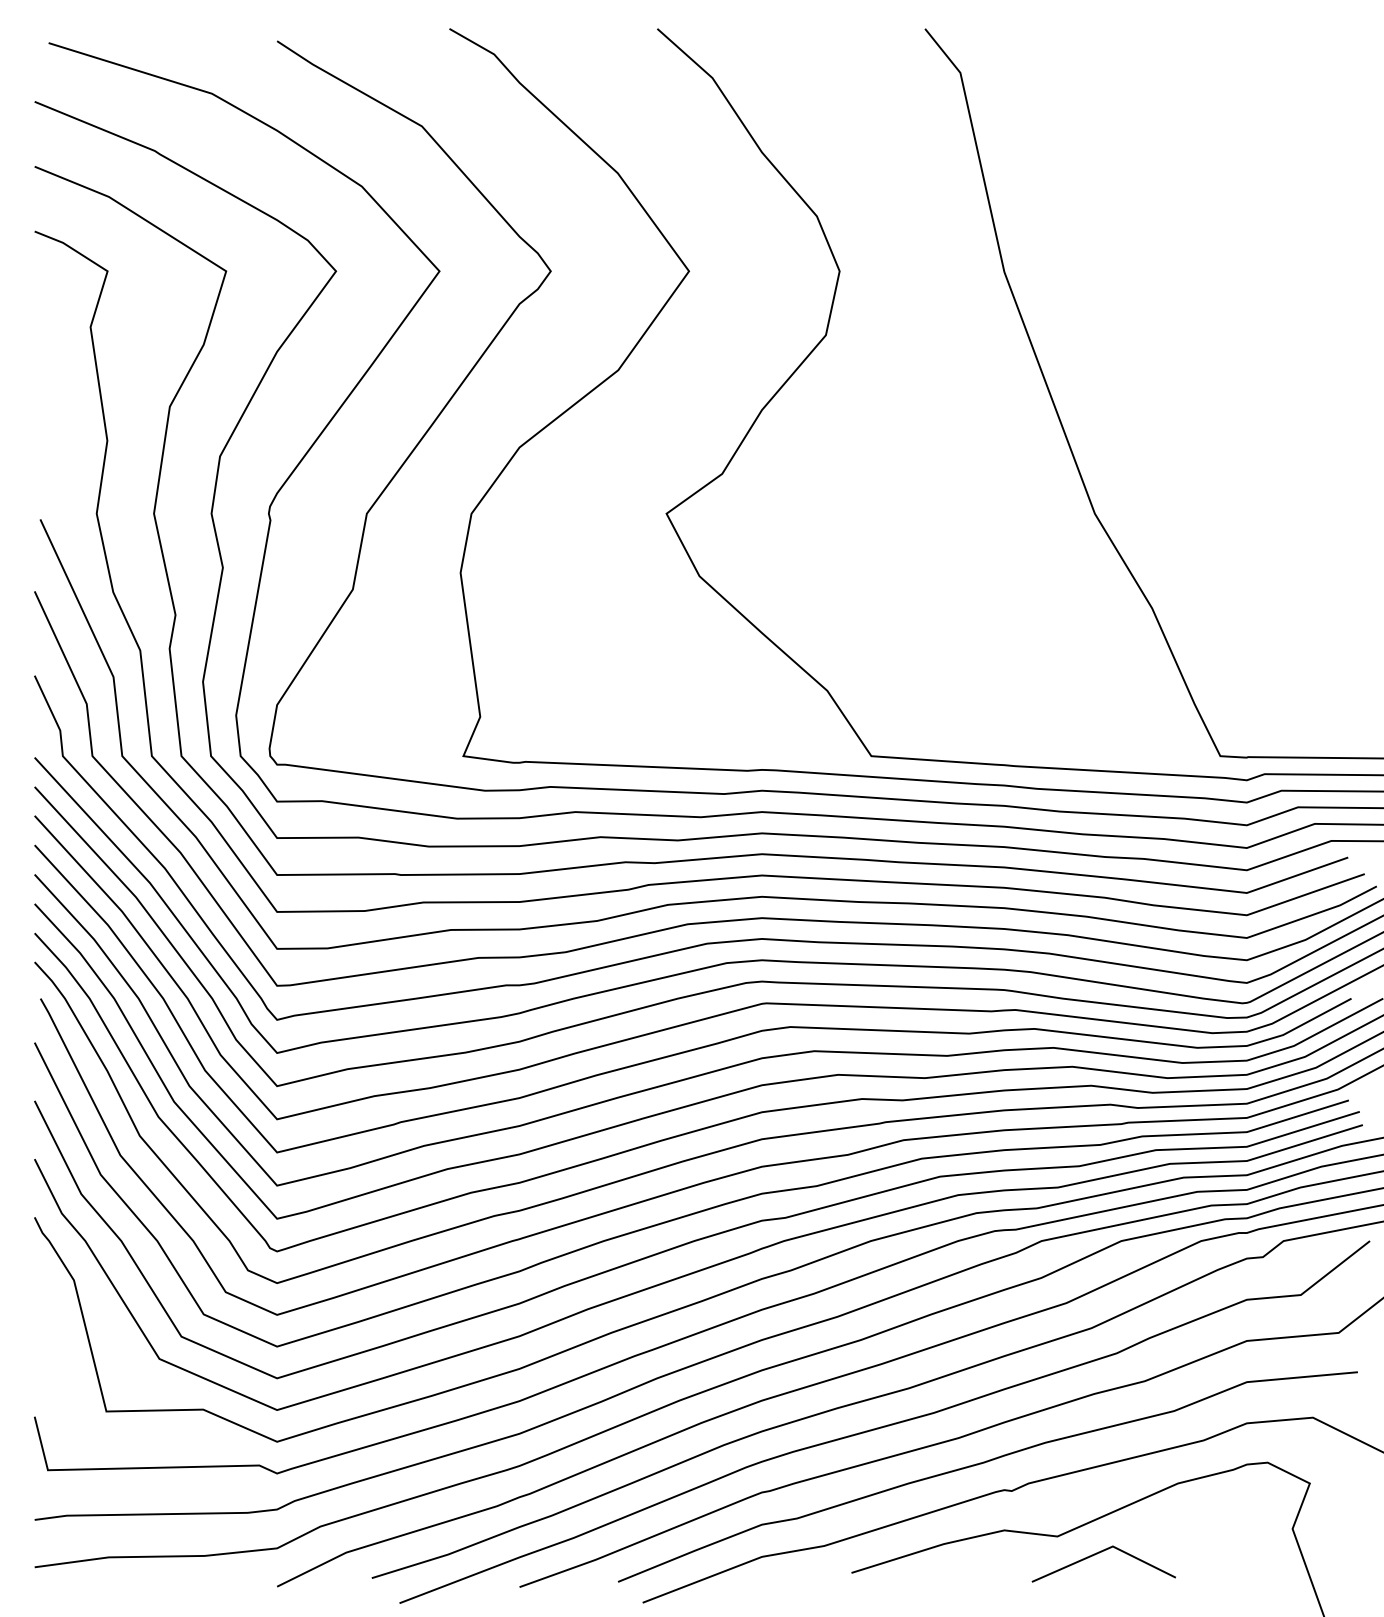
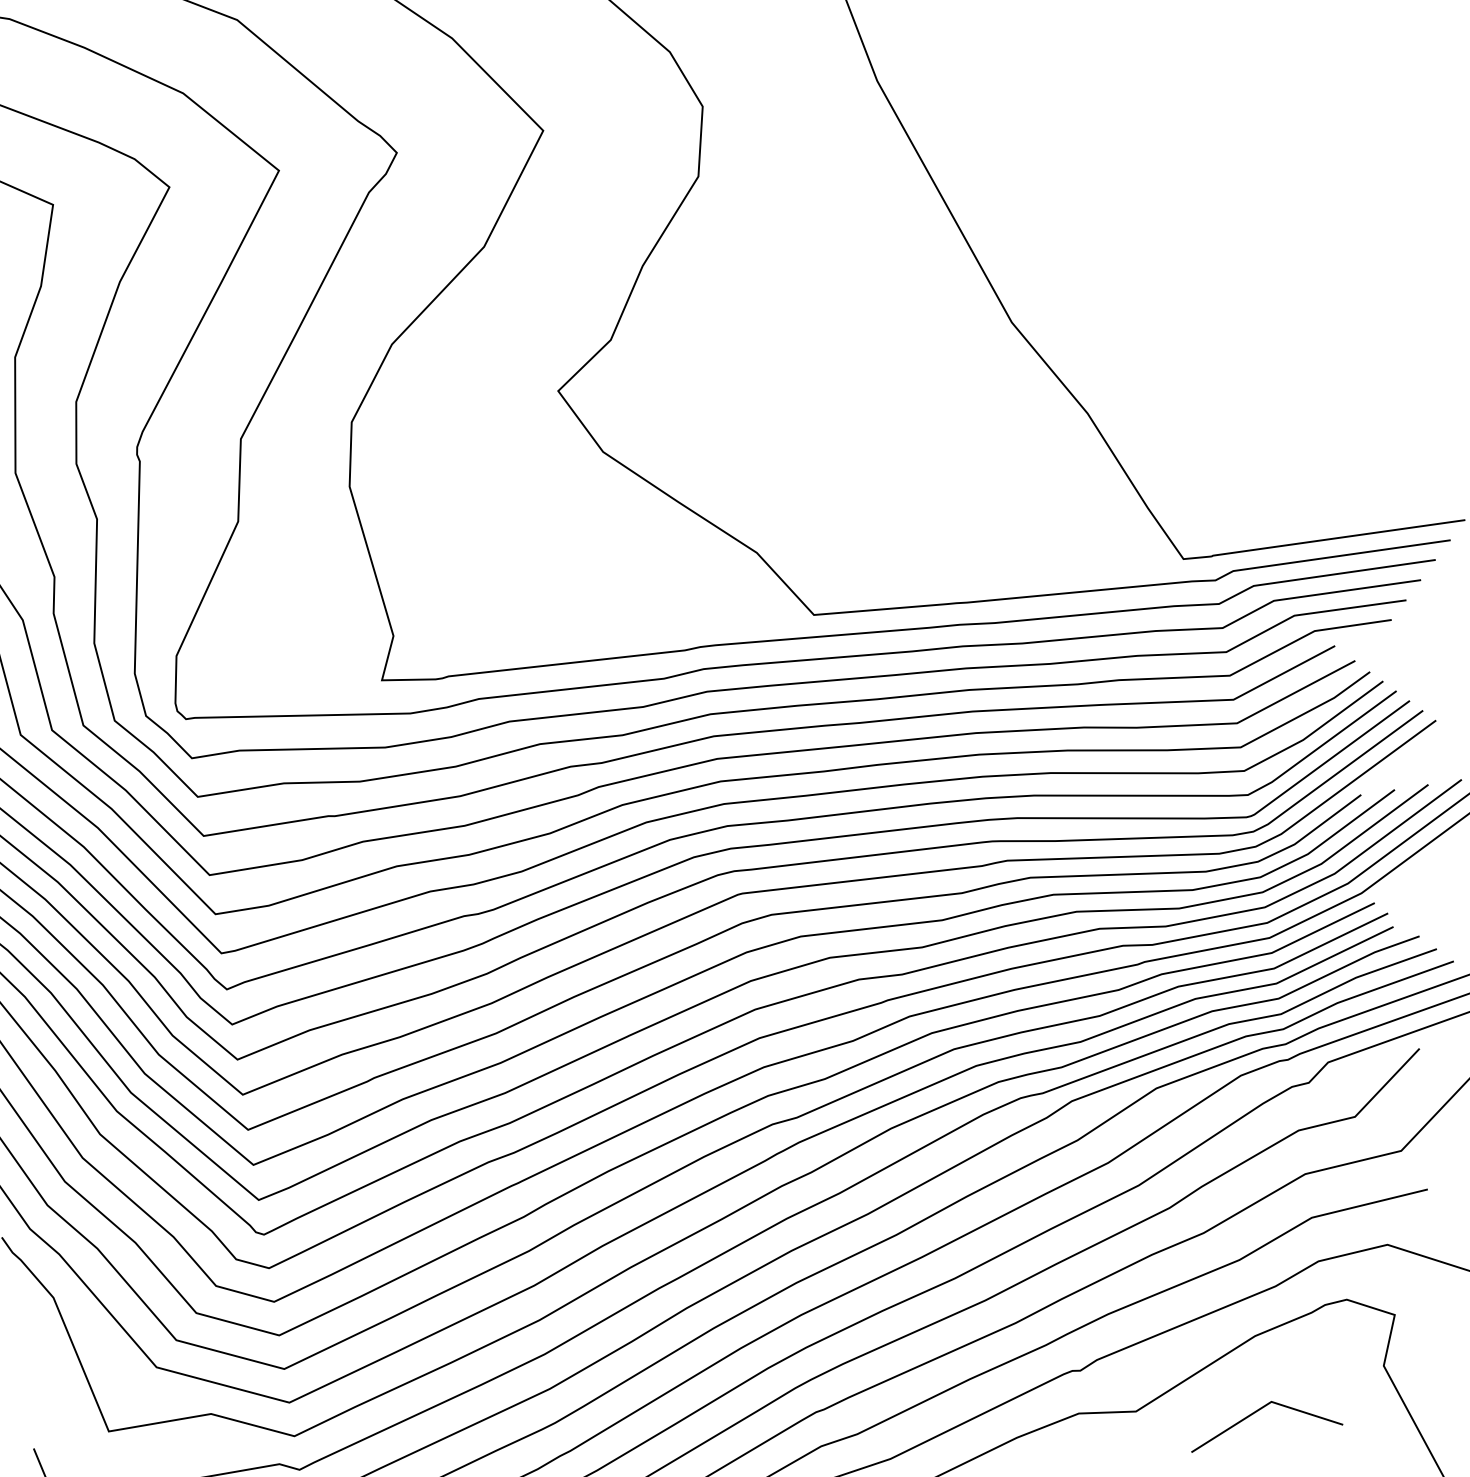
line: (1099, 1553) -> (1258, 1411), moved

